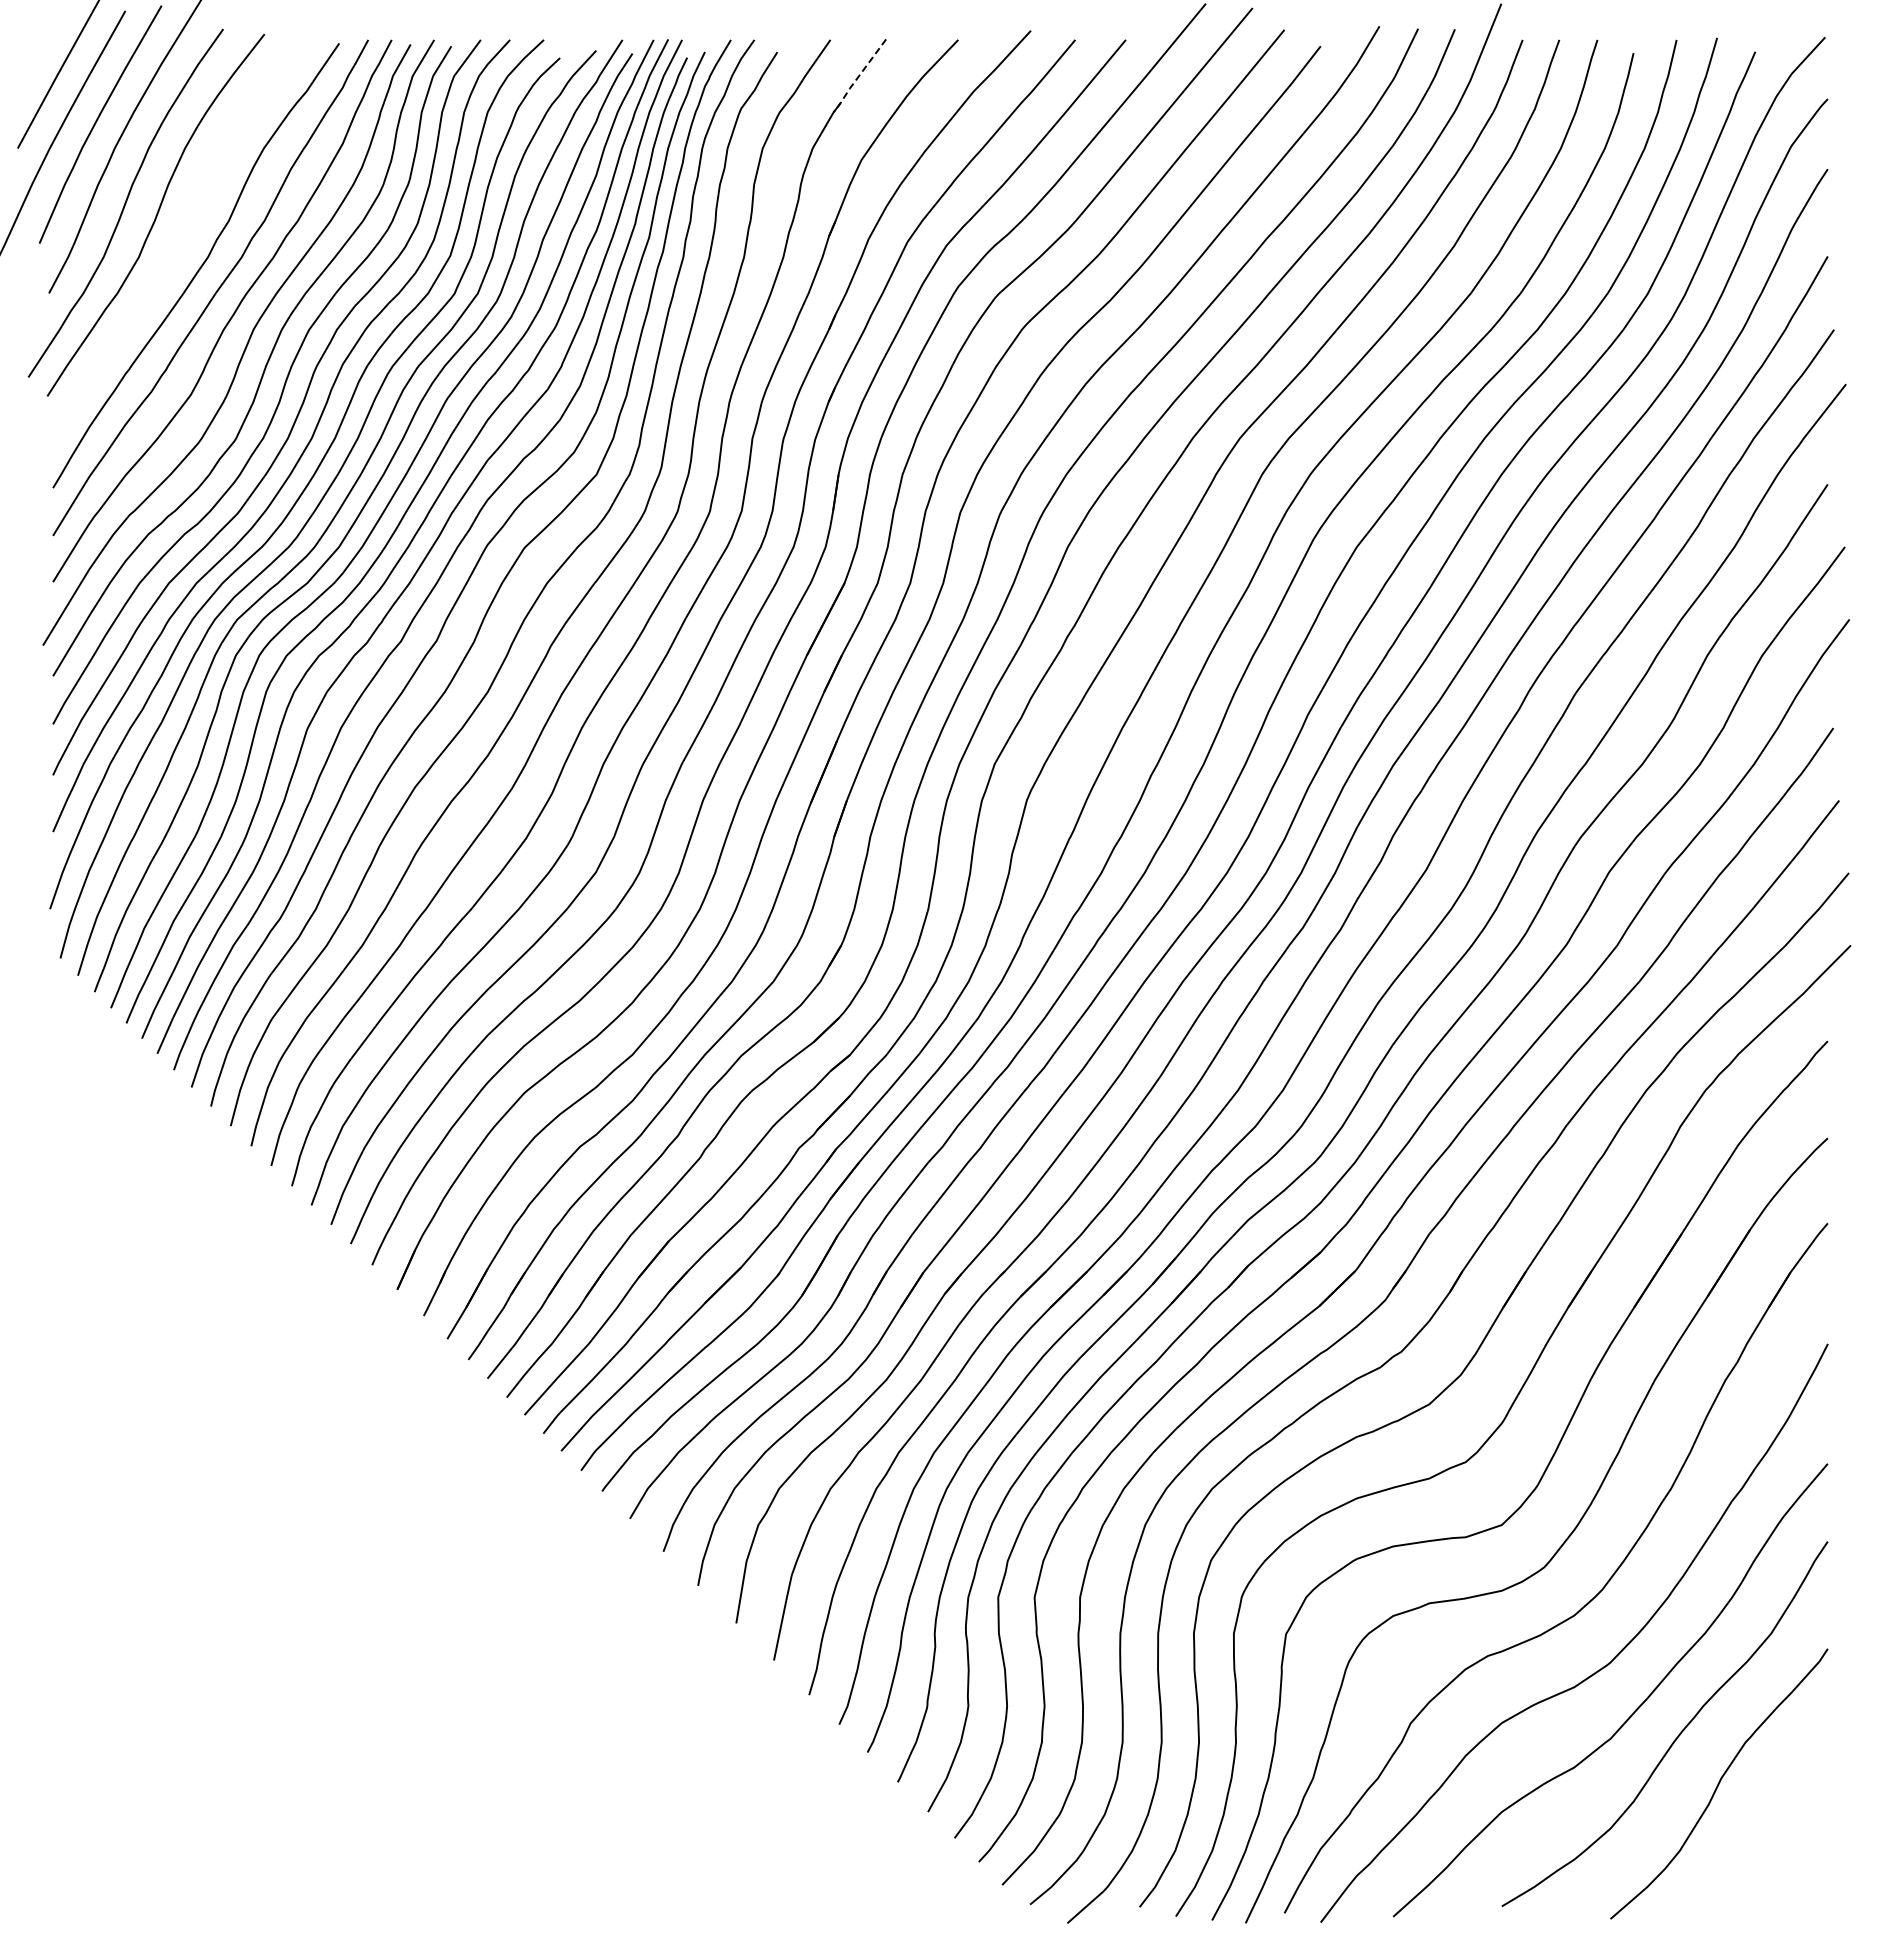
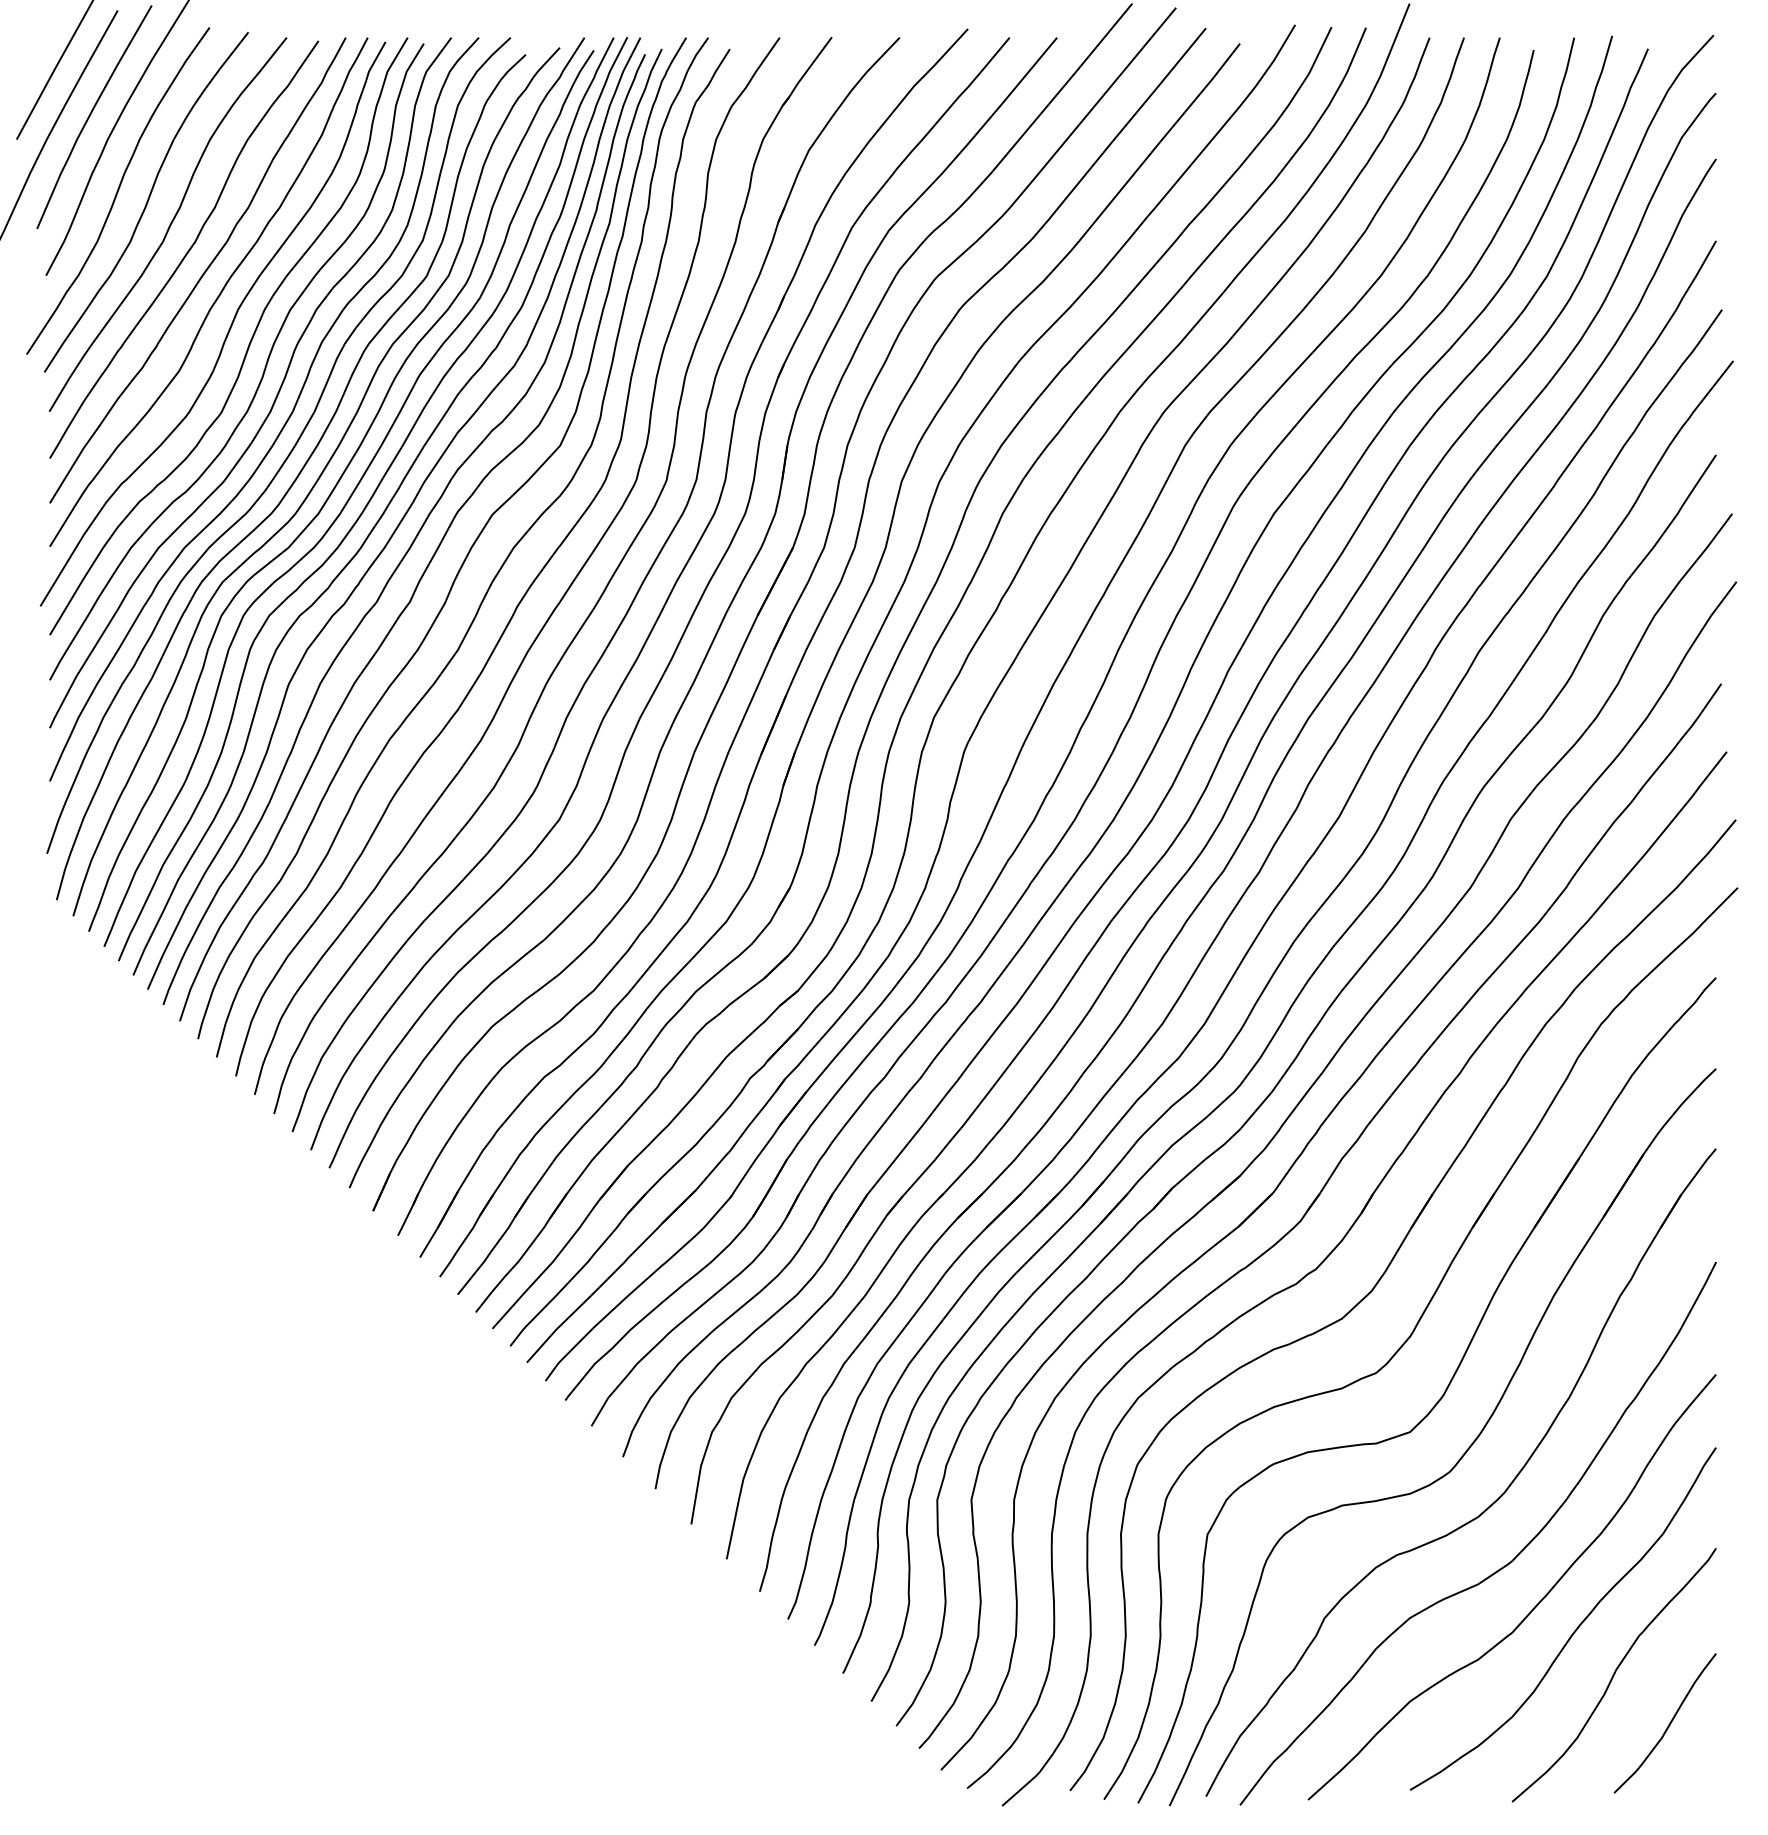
line: (858, 76) -> (806, 72), dashed -> solid
curve: (180, 239) -> (169, 225), added
curve: (1777, 1835) -> (1668, 1723), added

